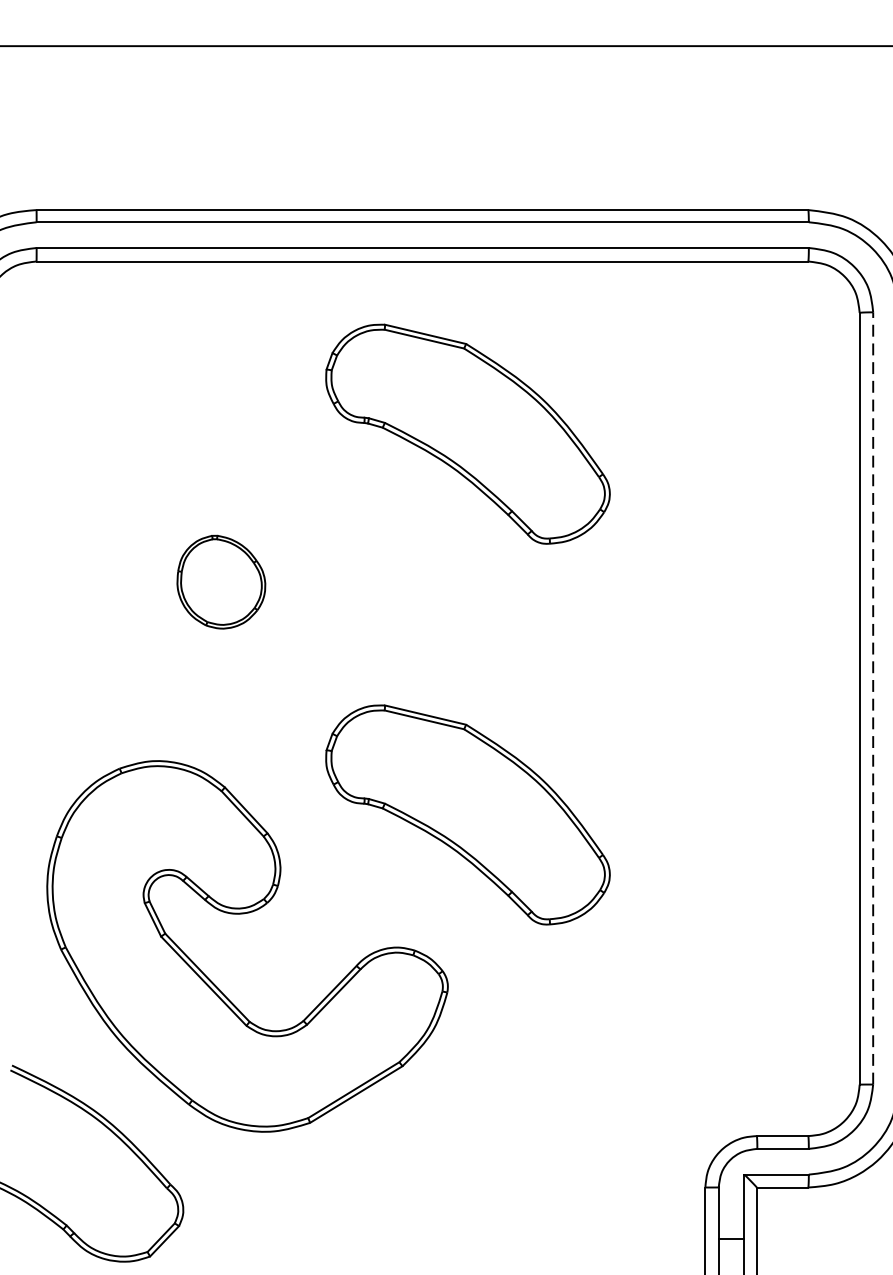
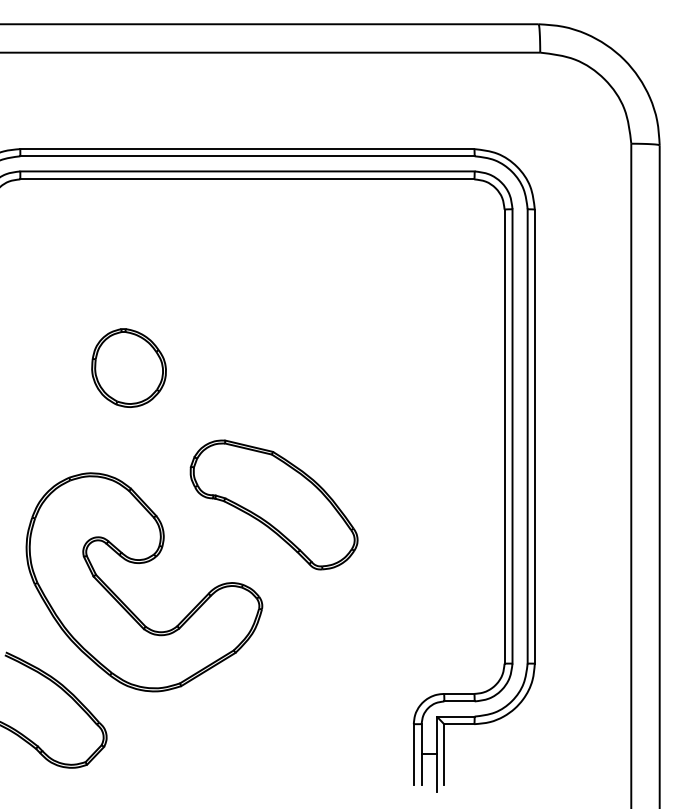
part: (466, 433) -> (273, 280), removed
part: (220, 581) -> (128, 367), size x1.43
line: (873, 696) -> (512, 435), dashed -> solid

